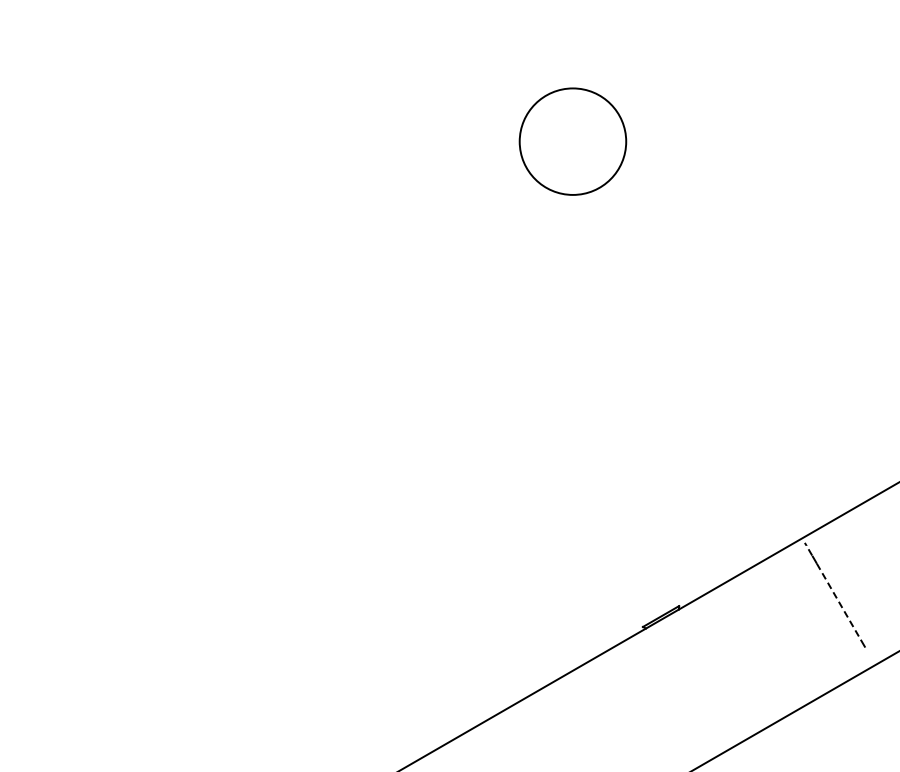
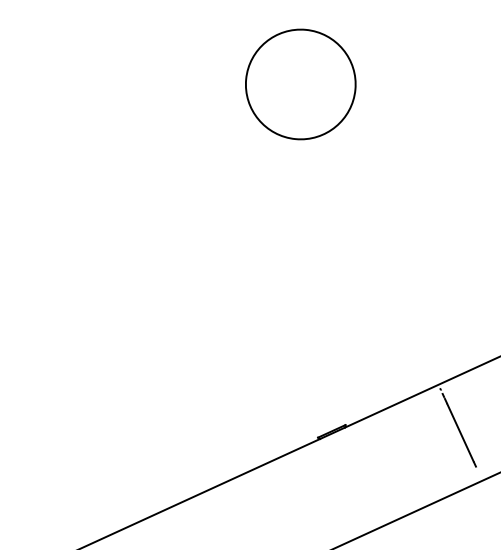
circle: (572, 141) -> (300, 84), size x1.43
line: (838, 601) -> (460, 432), dashed -> solid

